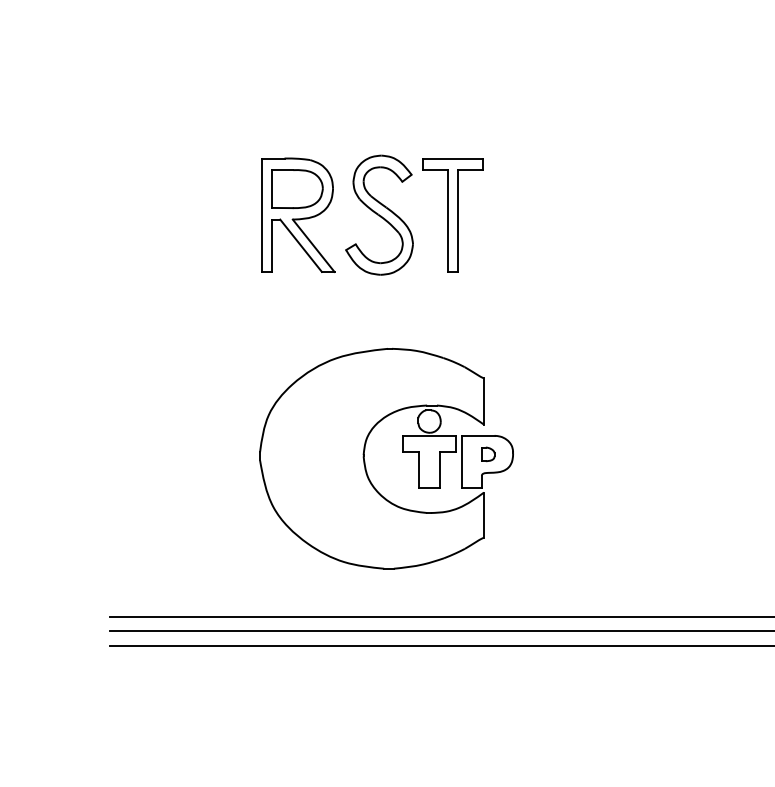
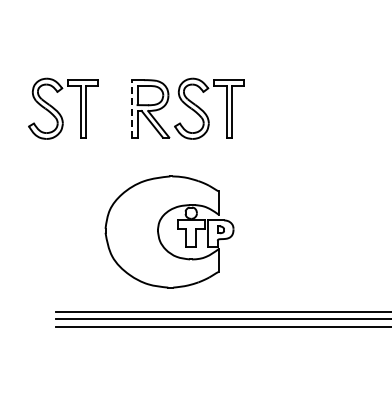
part: (125, 214) -> (63, 108), added
line: (261, 214) -> (132, 108), solid -> dashed
part: (402, 453) -> (177, 229), moved

